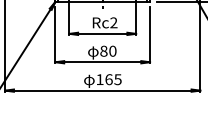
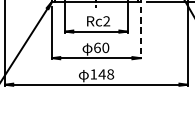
line: (150, 35) -> (141, 33), solid -> dashed
text: (103, 50) -> (97, 47), 80 -> 60
text: (113, 79) -> (106, 74), 165 -> 148

